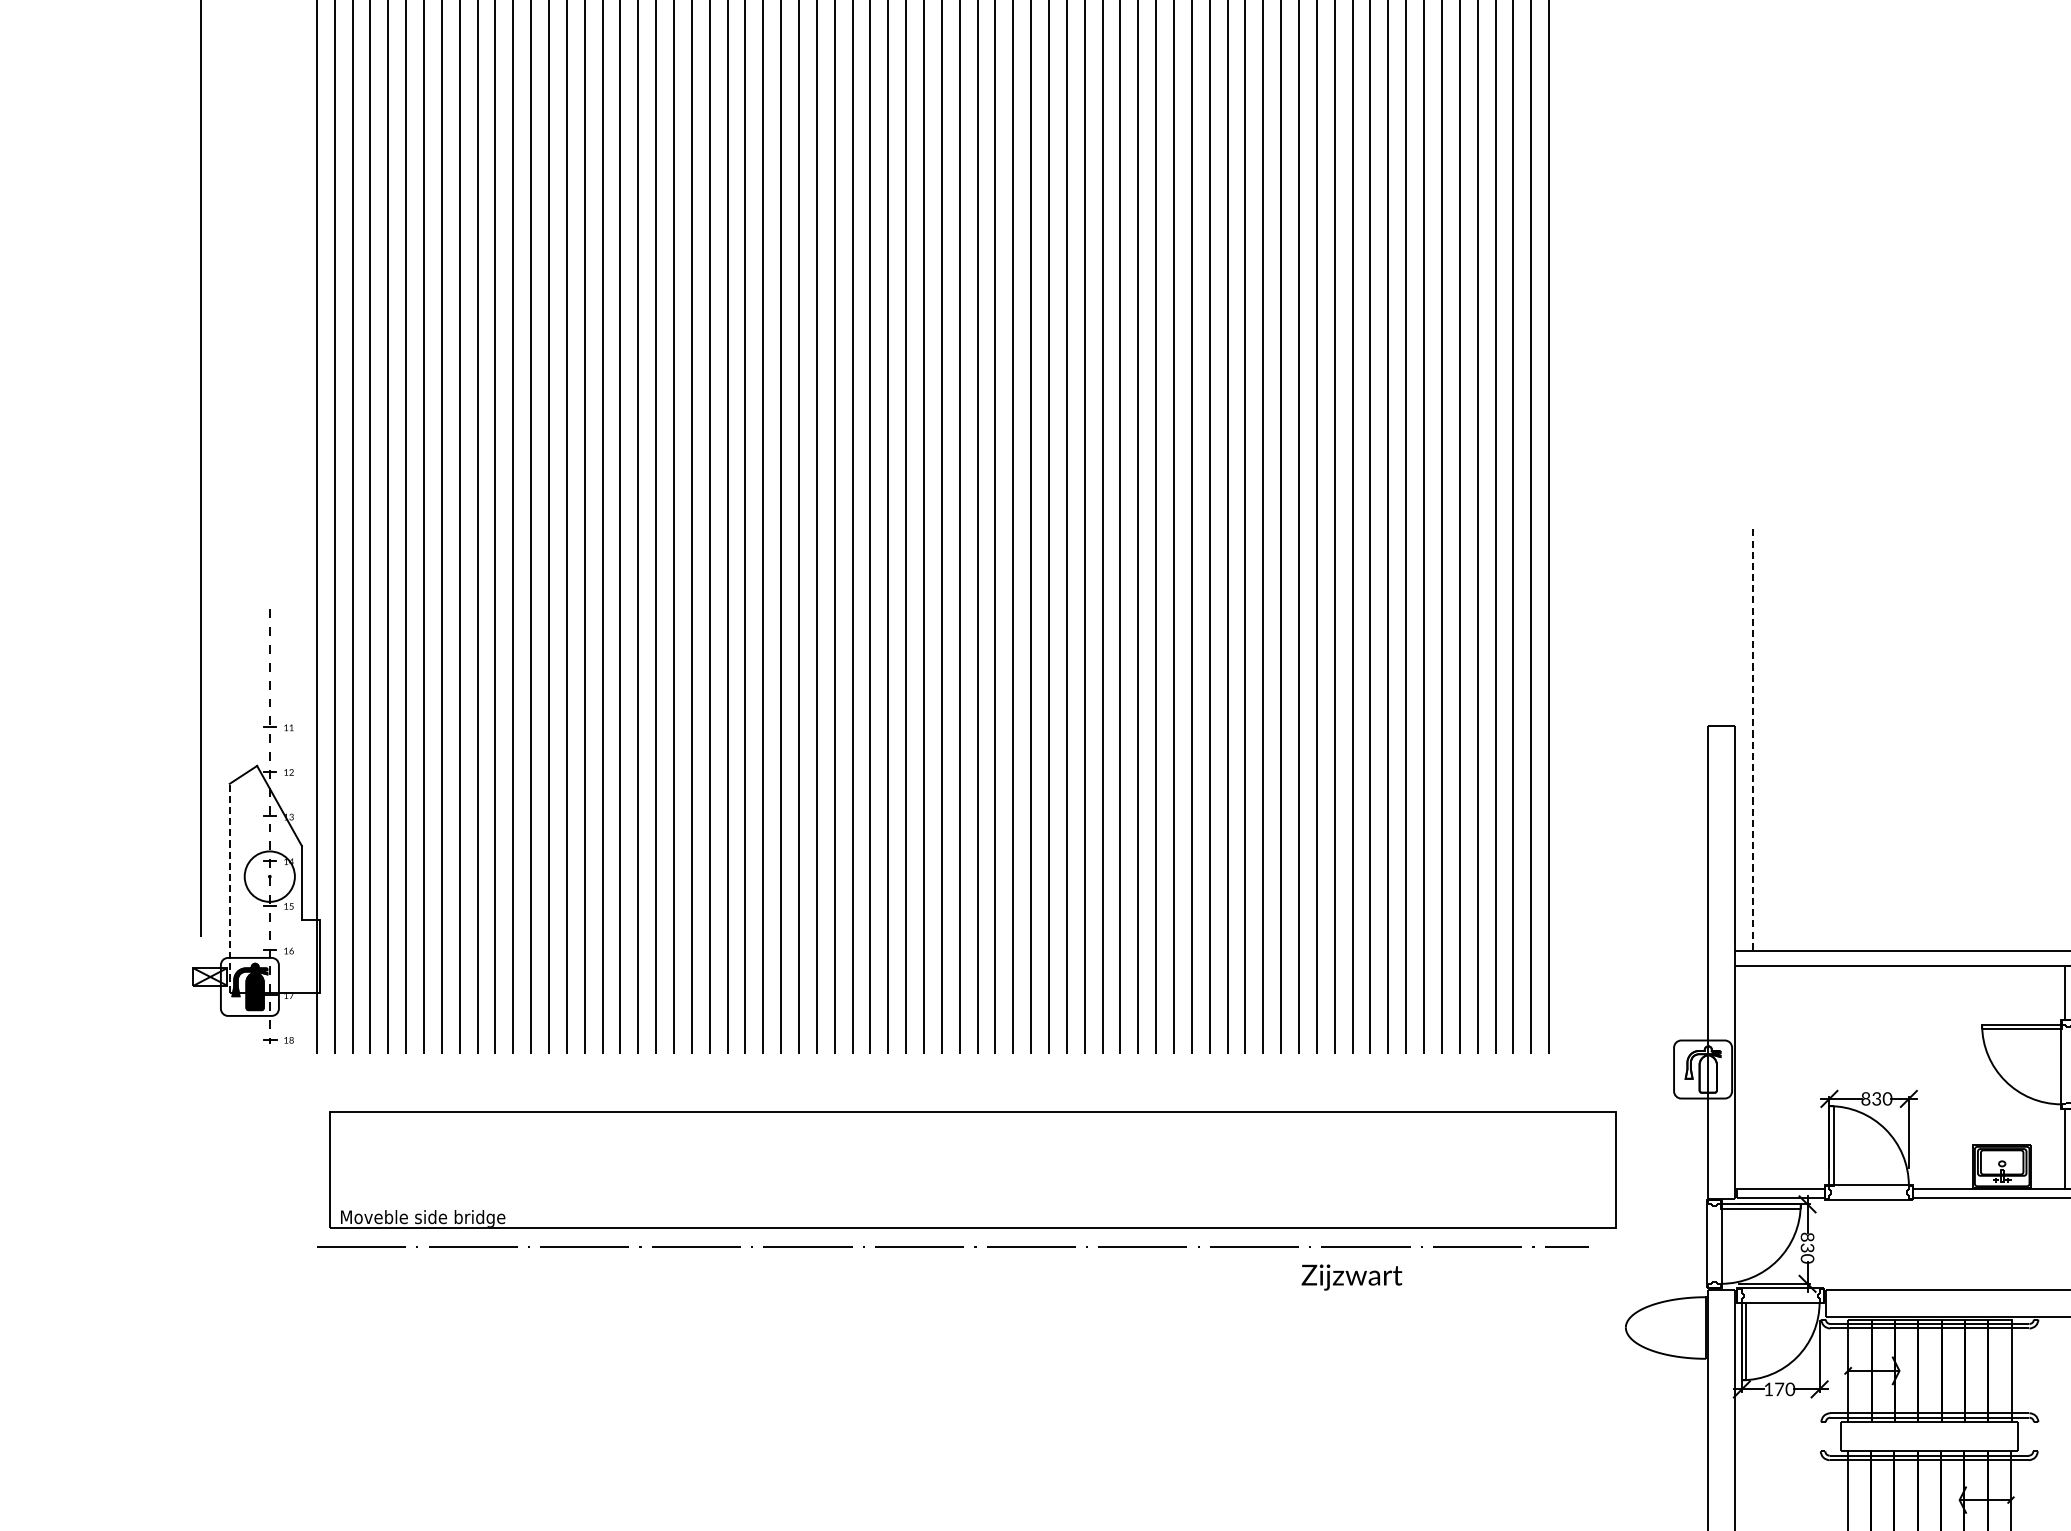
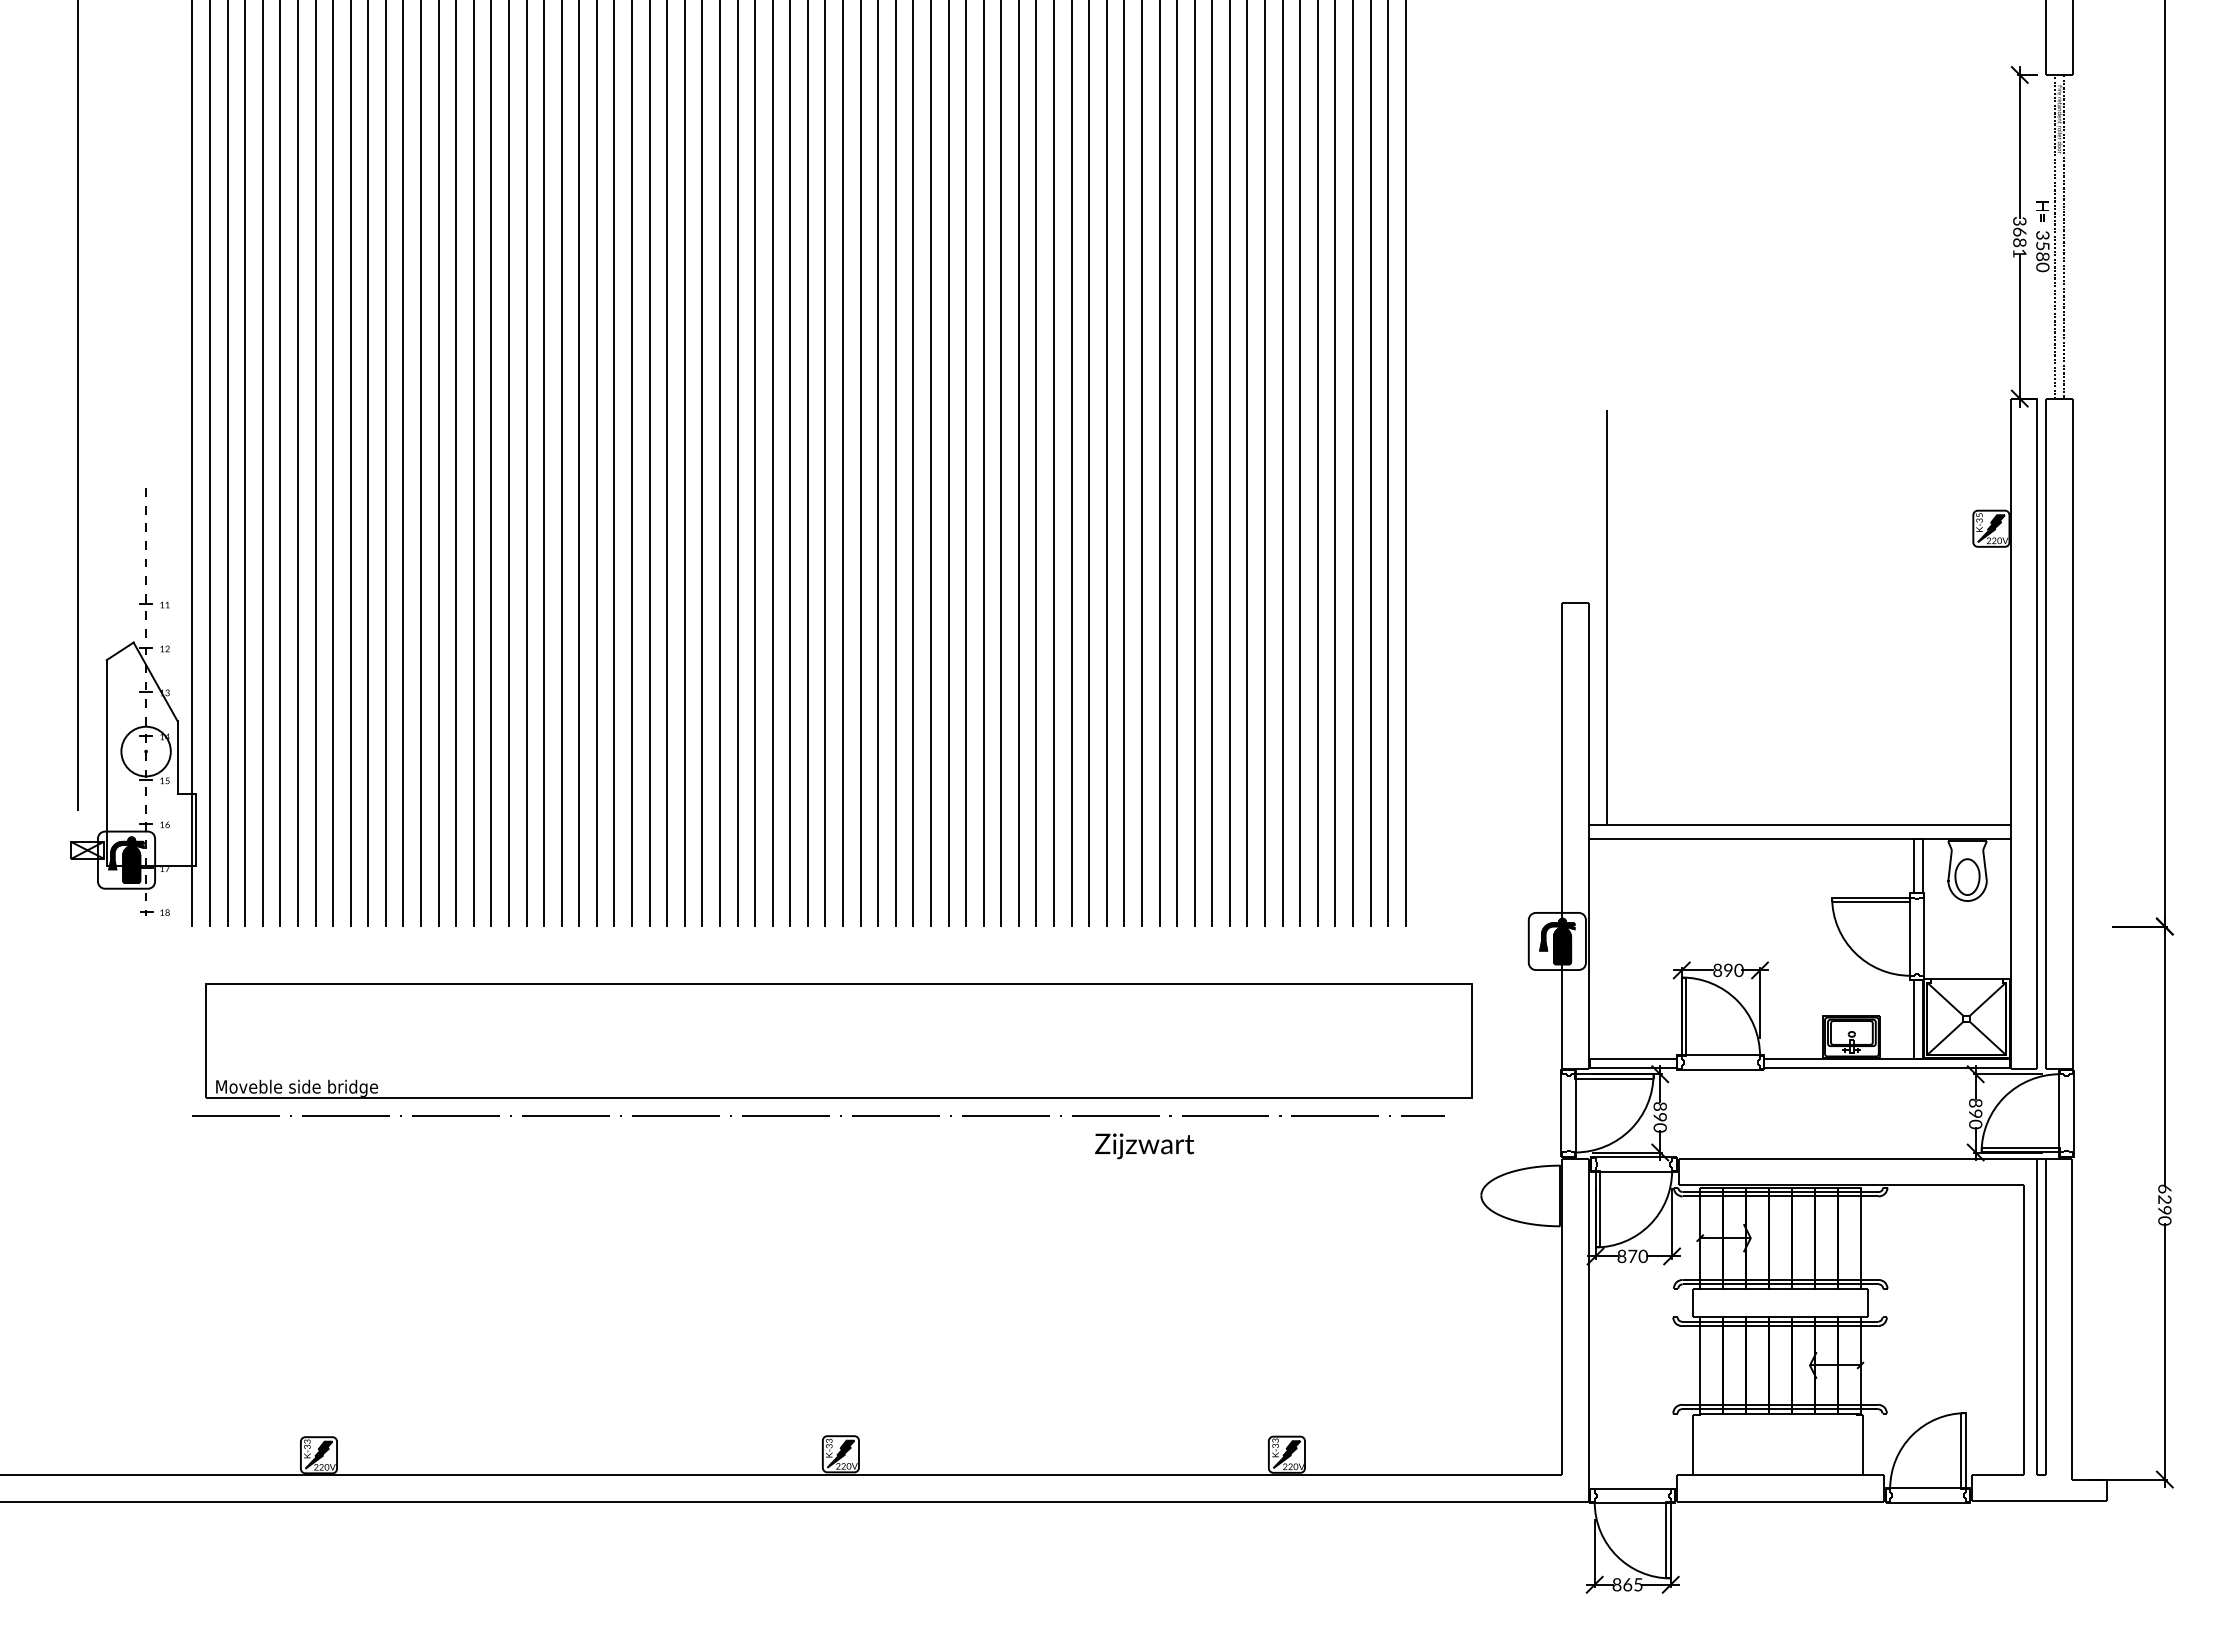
line: (1752, 740) -> (1606, 617), dashed -> solid
line: (229, 888) -> (106, 763), dashed -> solid
fill: (1703, 1069) -> (1557, 941), added
text: (1876, 1099) -> (1728, 970), 830 -> 890
text: (1806, 1248) -> (1659, 1117), 830 -> 890
text: (1351, 1277) -> (1144, 1146), moved
text: (1768, 1389) -> (1621, 1256), 170 -> 870

